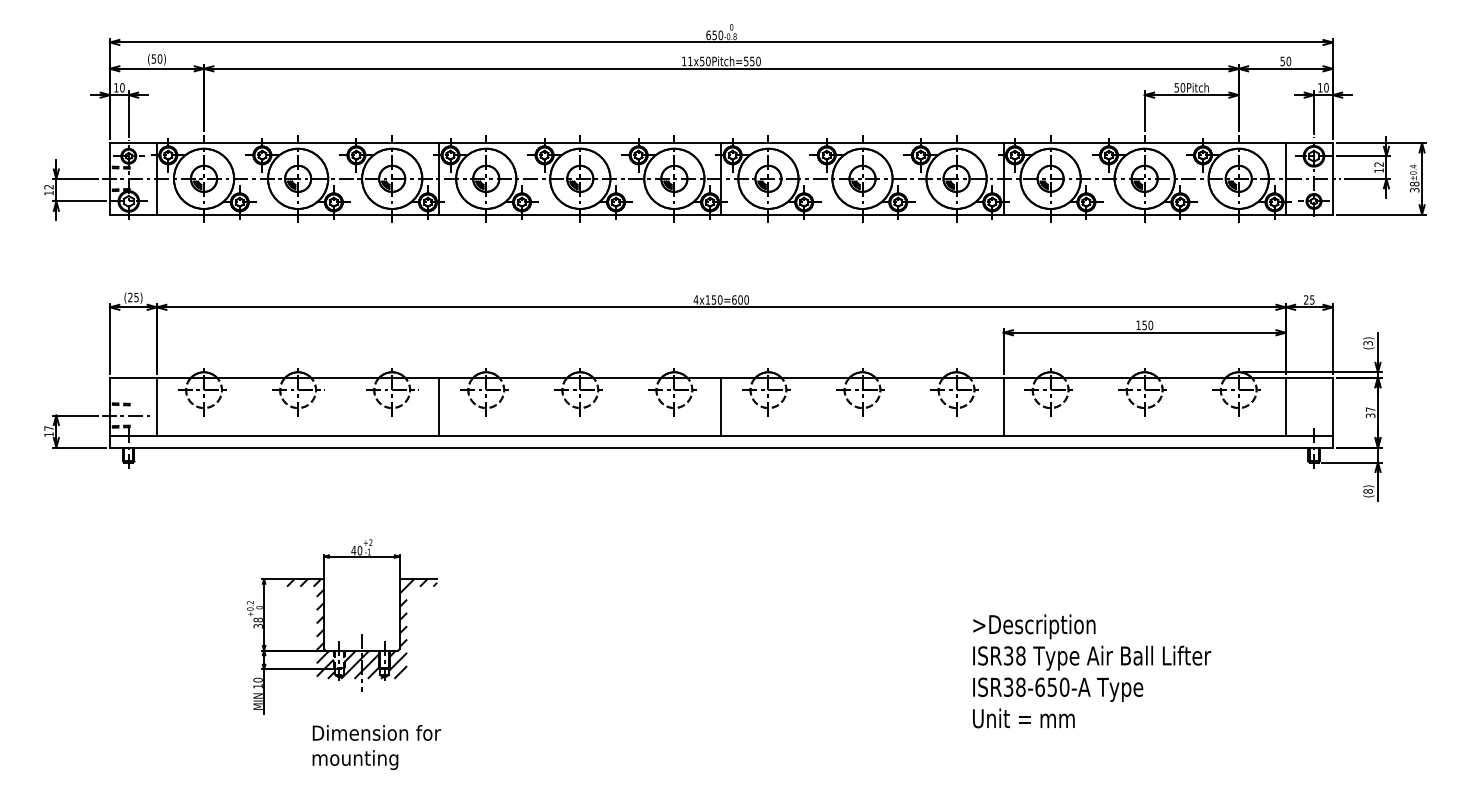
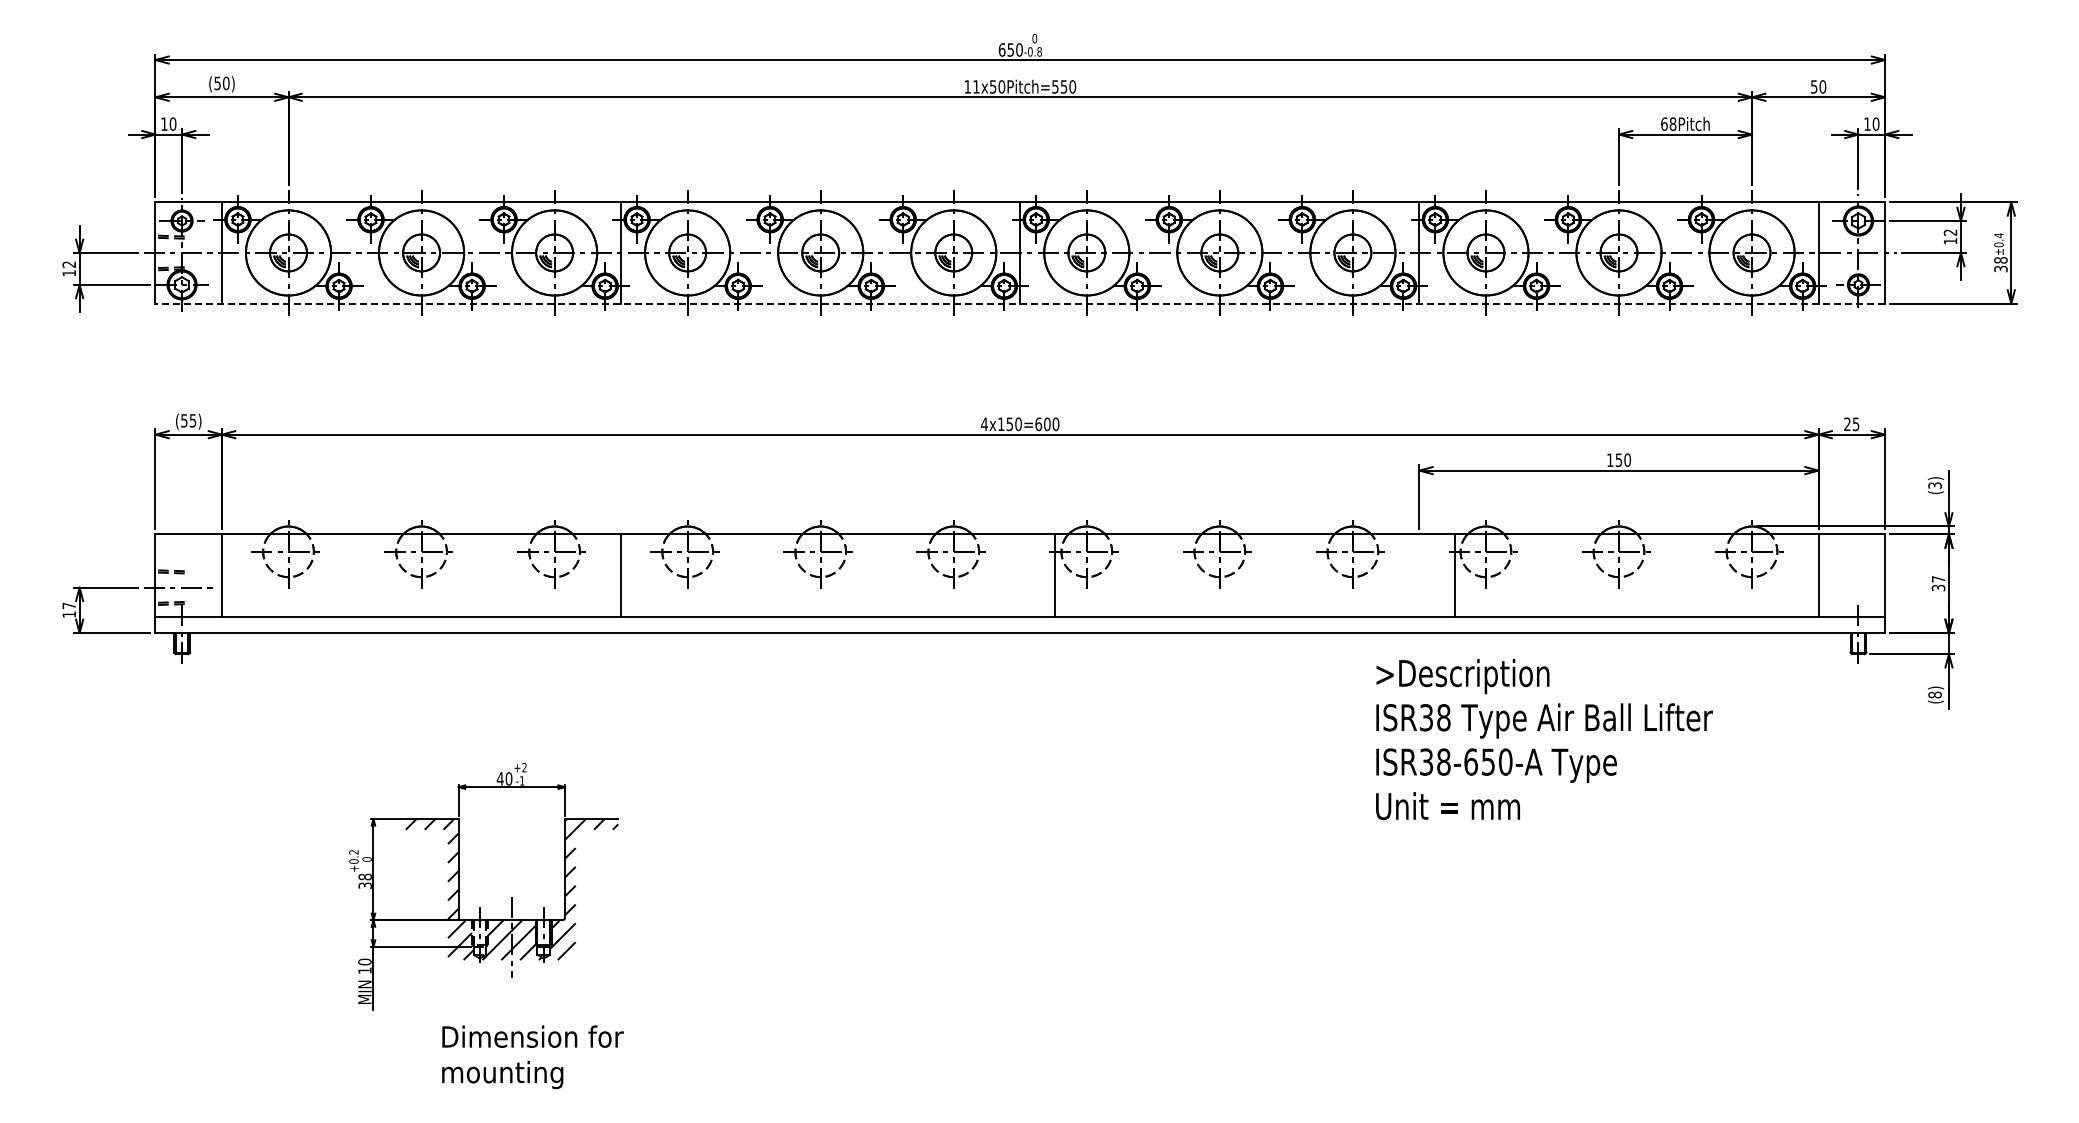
text: (1179, 87) -> (1668, 123), 50Pitch -> 68Pitch
line: (721, 214) -> (1020, 303), solid -> dashed
text: (130, 297) -> (184, 420), (25) -> (55)
line: (721, 406) -> (1055, 575), moved
line: (1003, 406) -> (1455, 575), moved
text: (1092, 671) -> (1544, 739), moved

